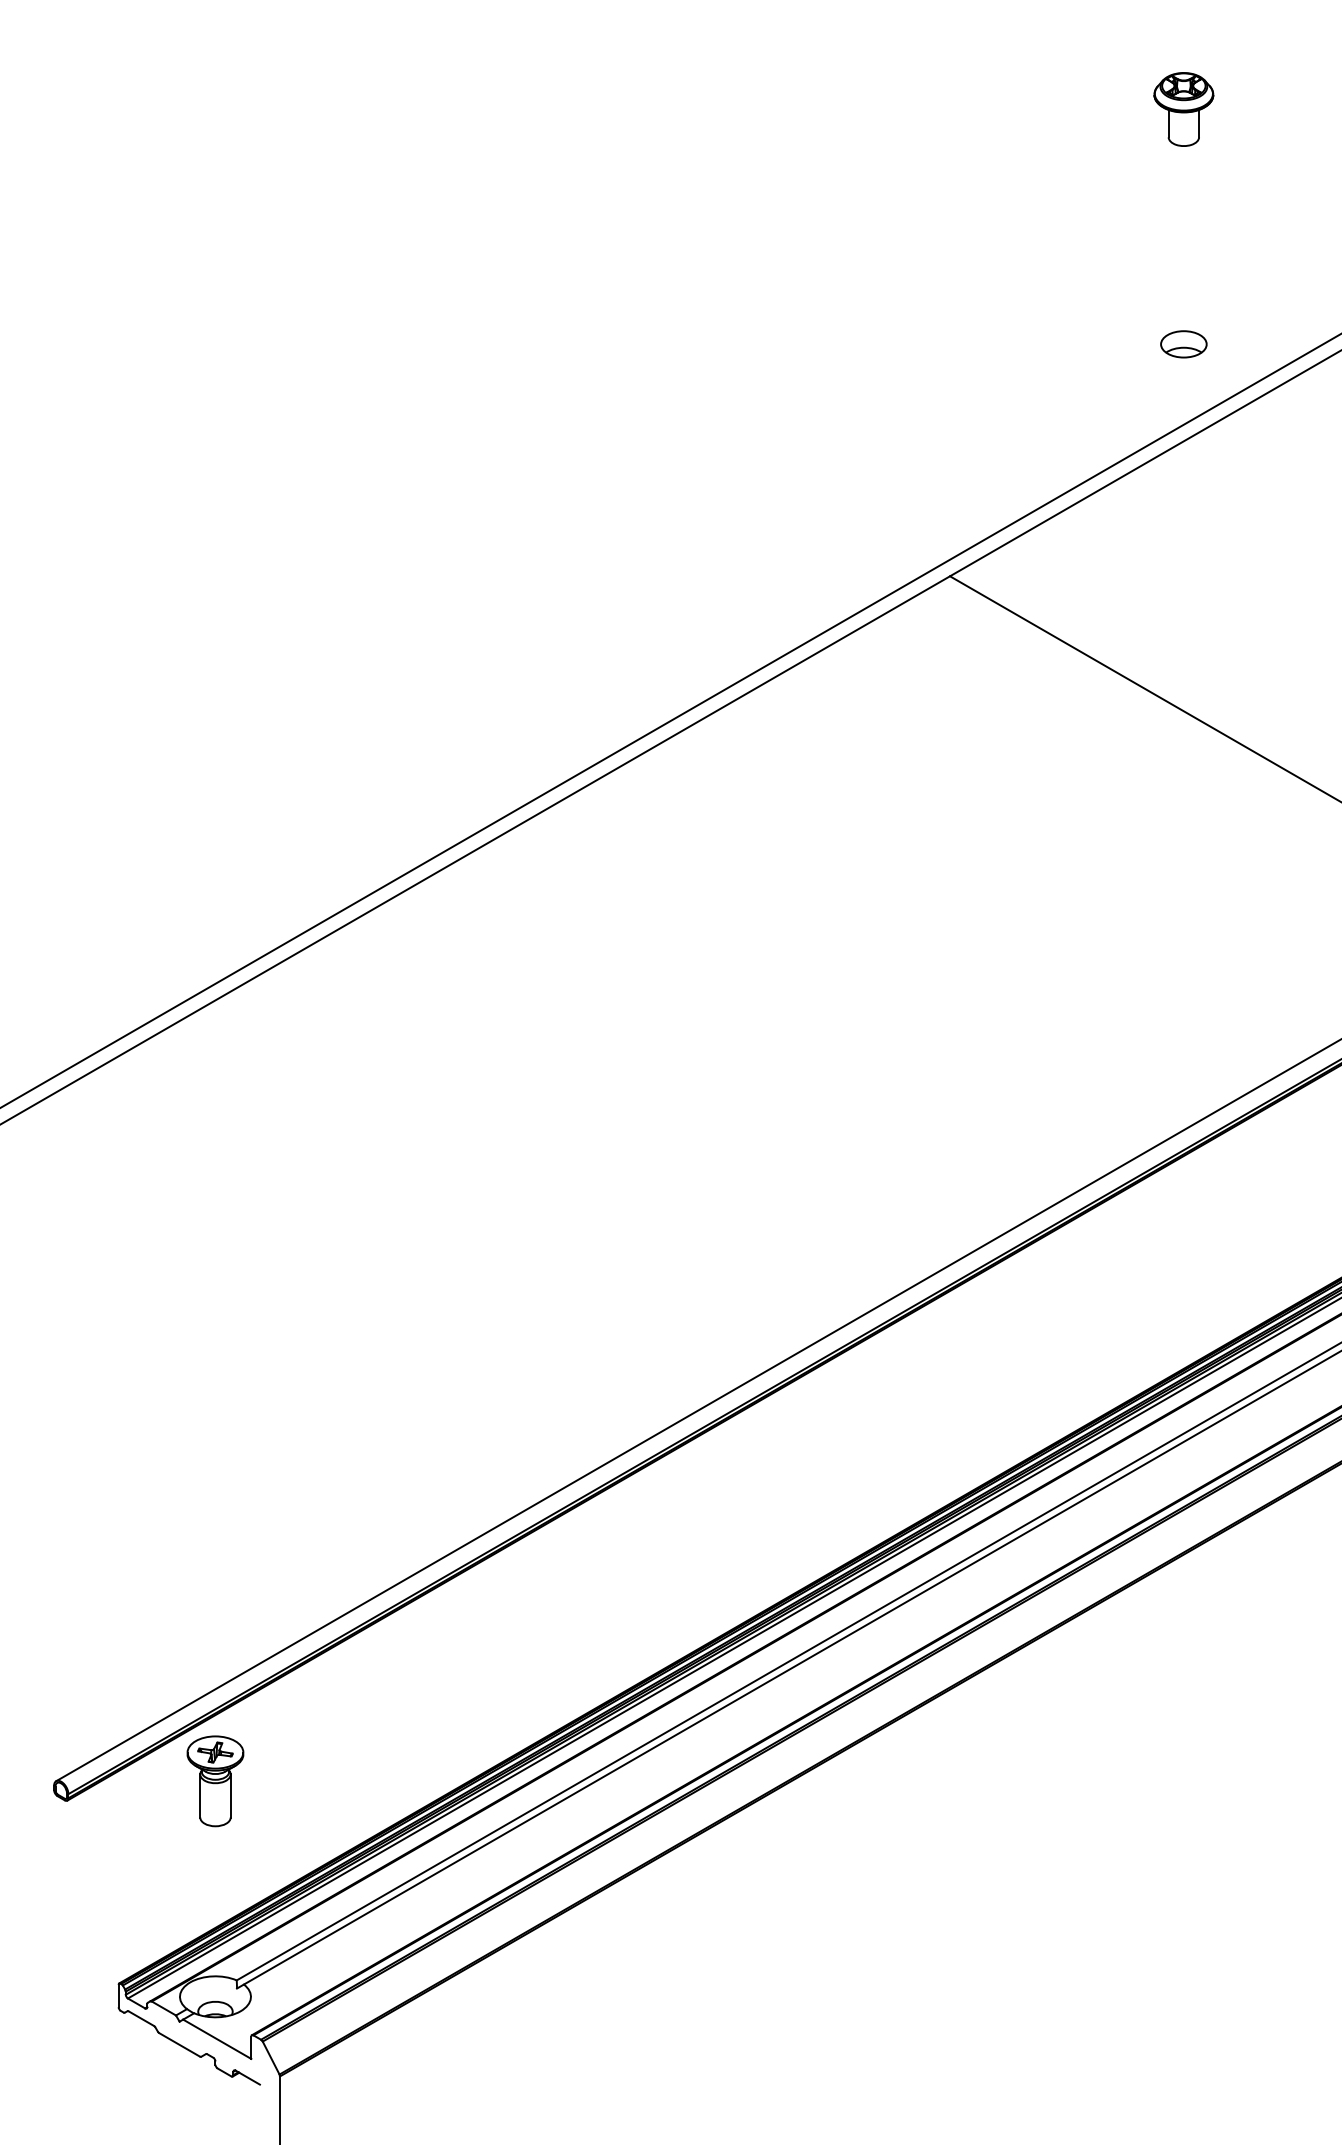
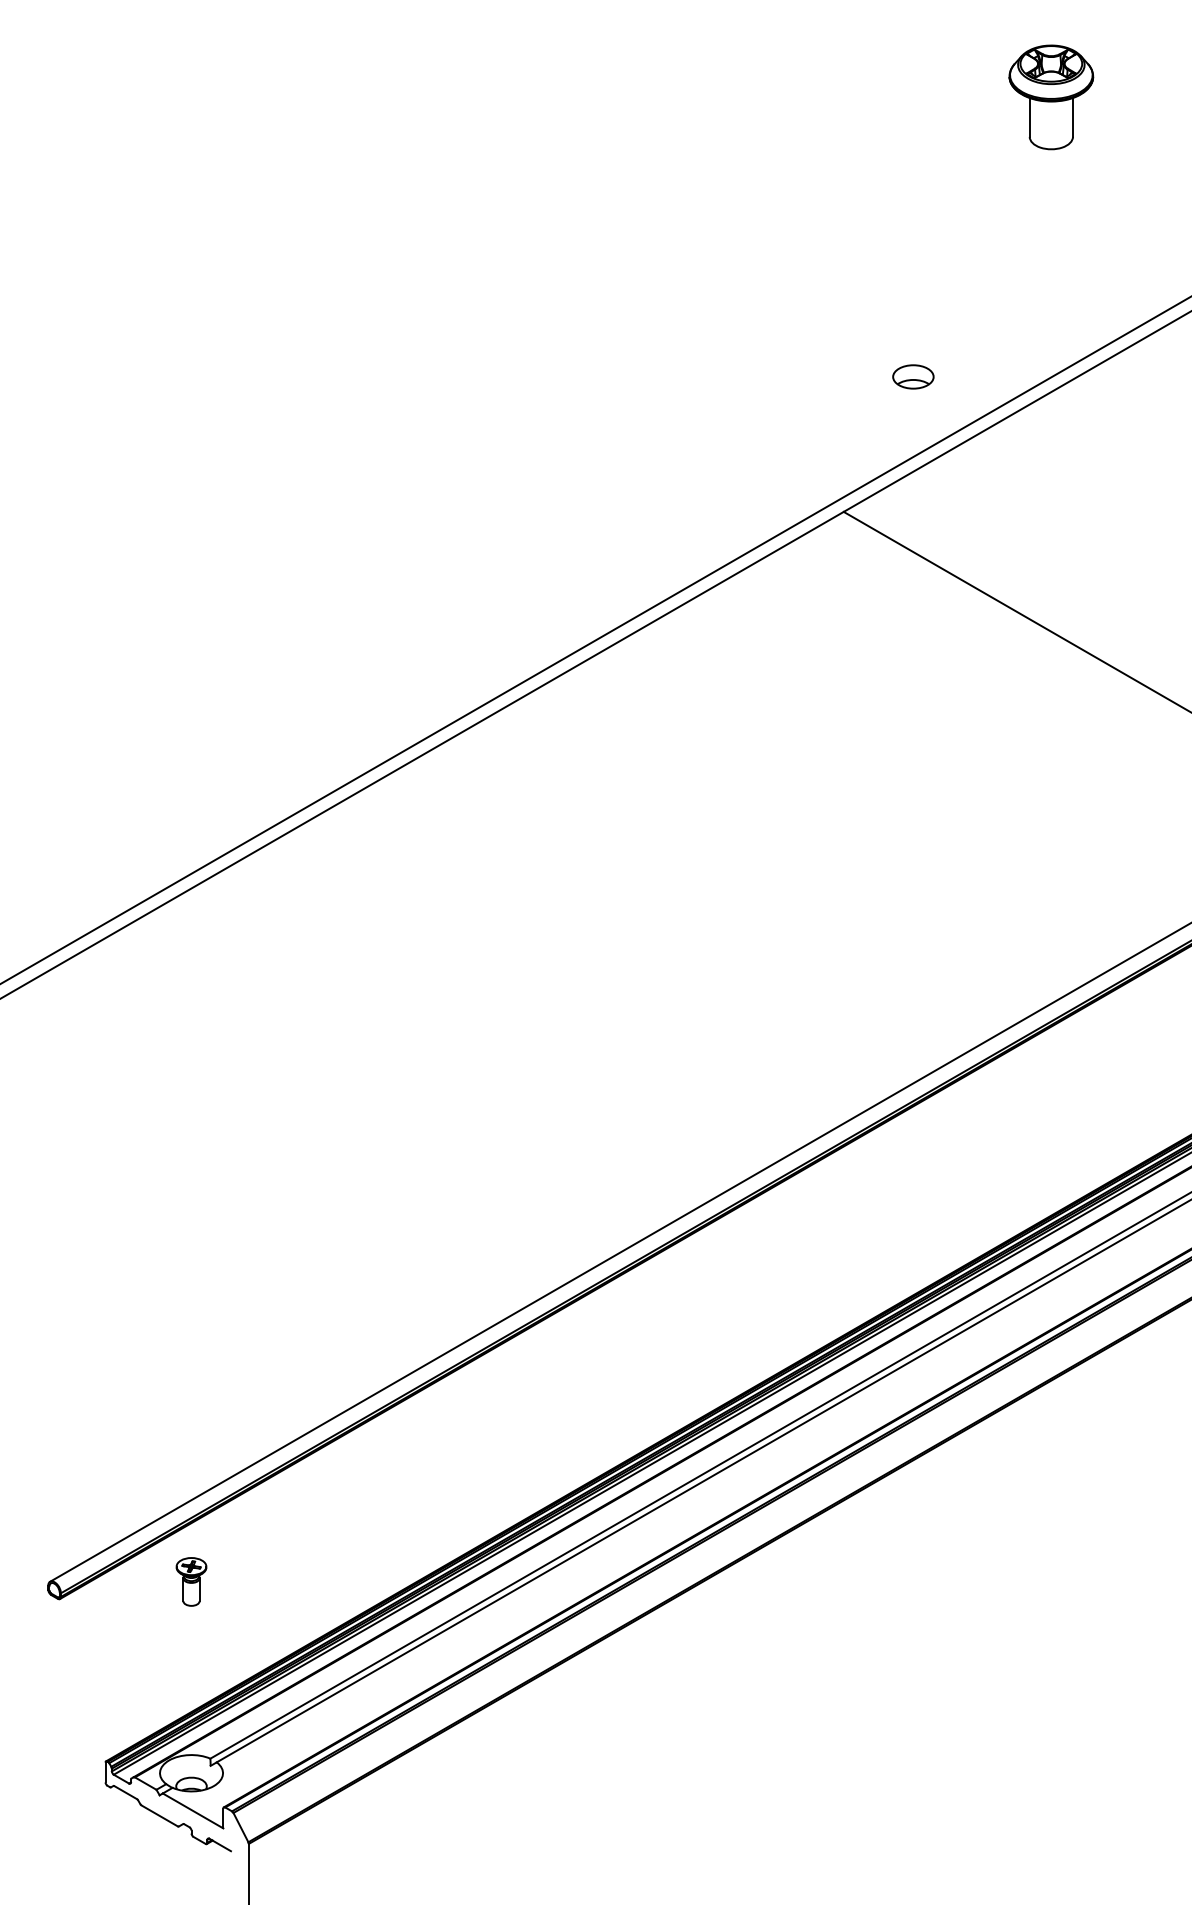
part: (1183, 109) -> (1051, 97), size x1.6
part: (1183, 343) -> (913, 376), moved
part: (215, 1780) -> (191, 1581), size x0.6

